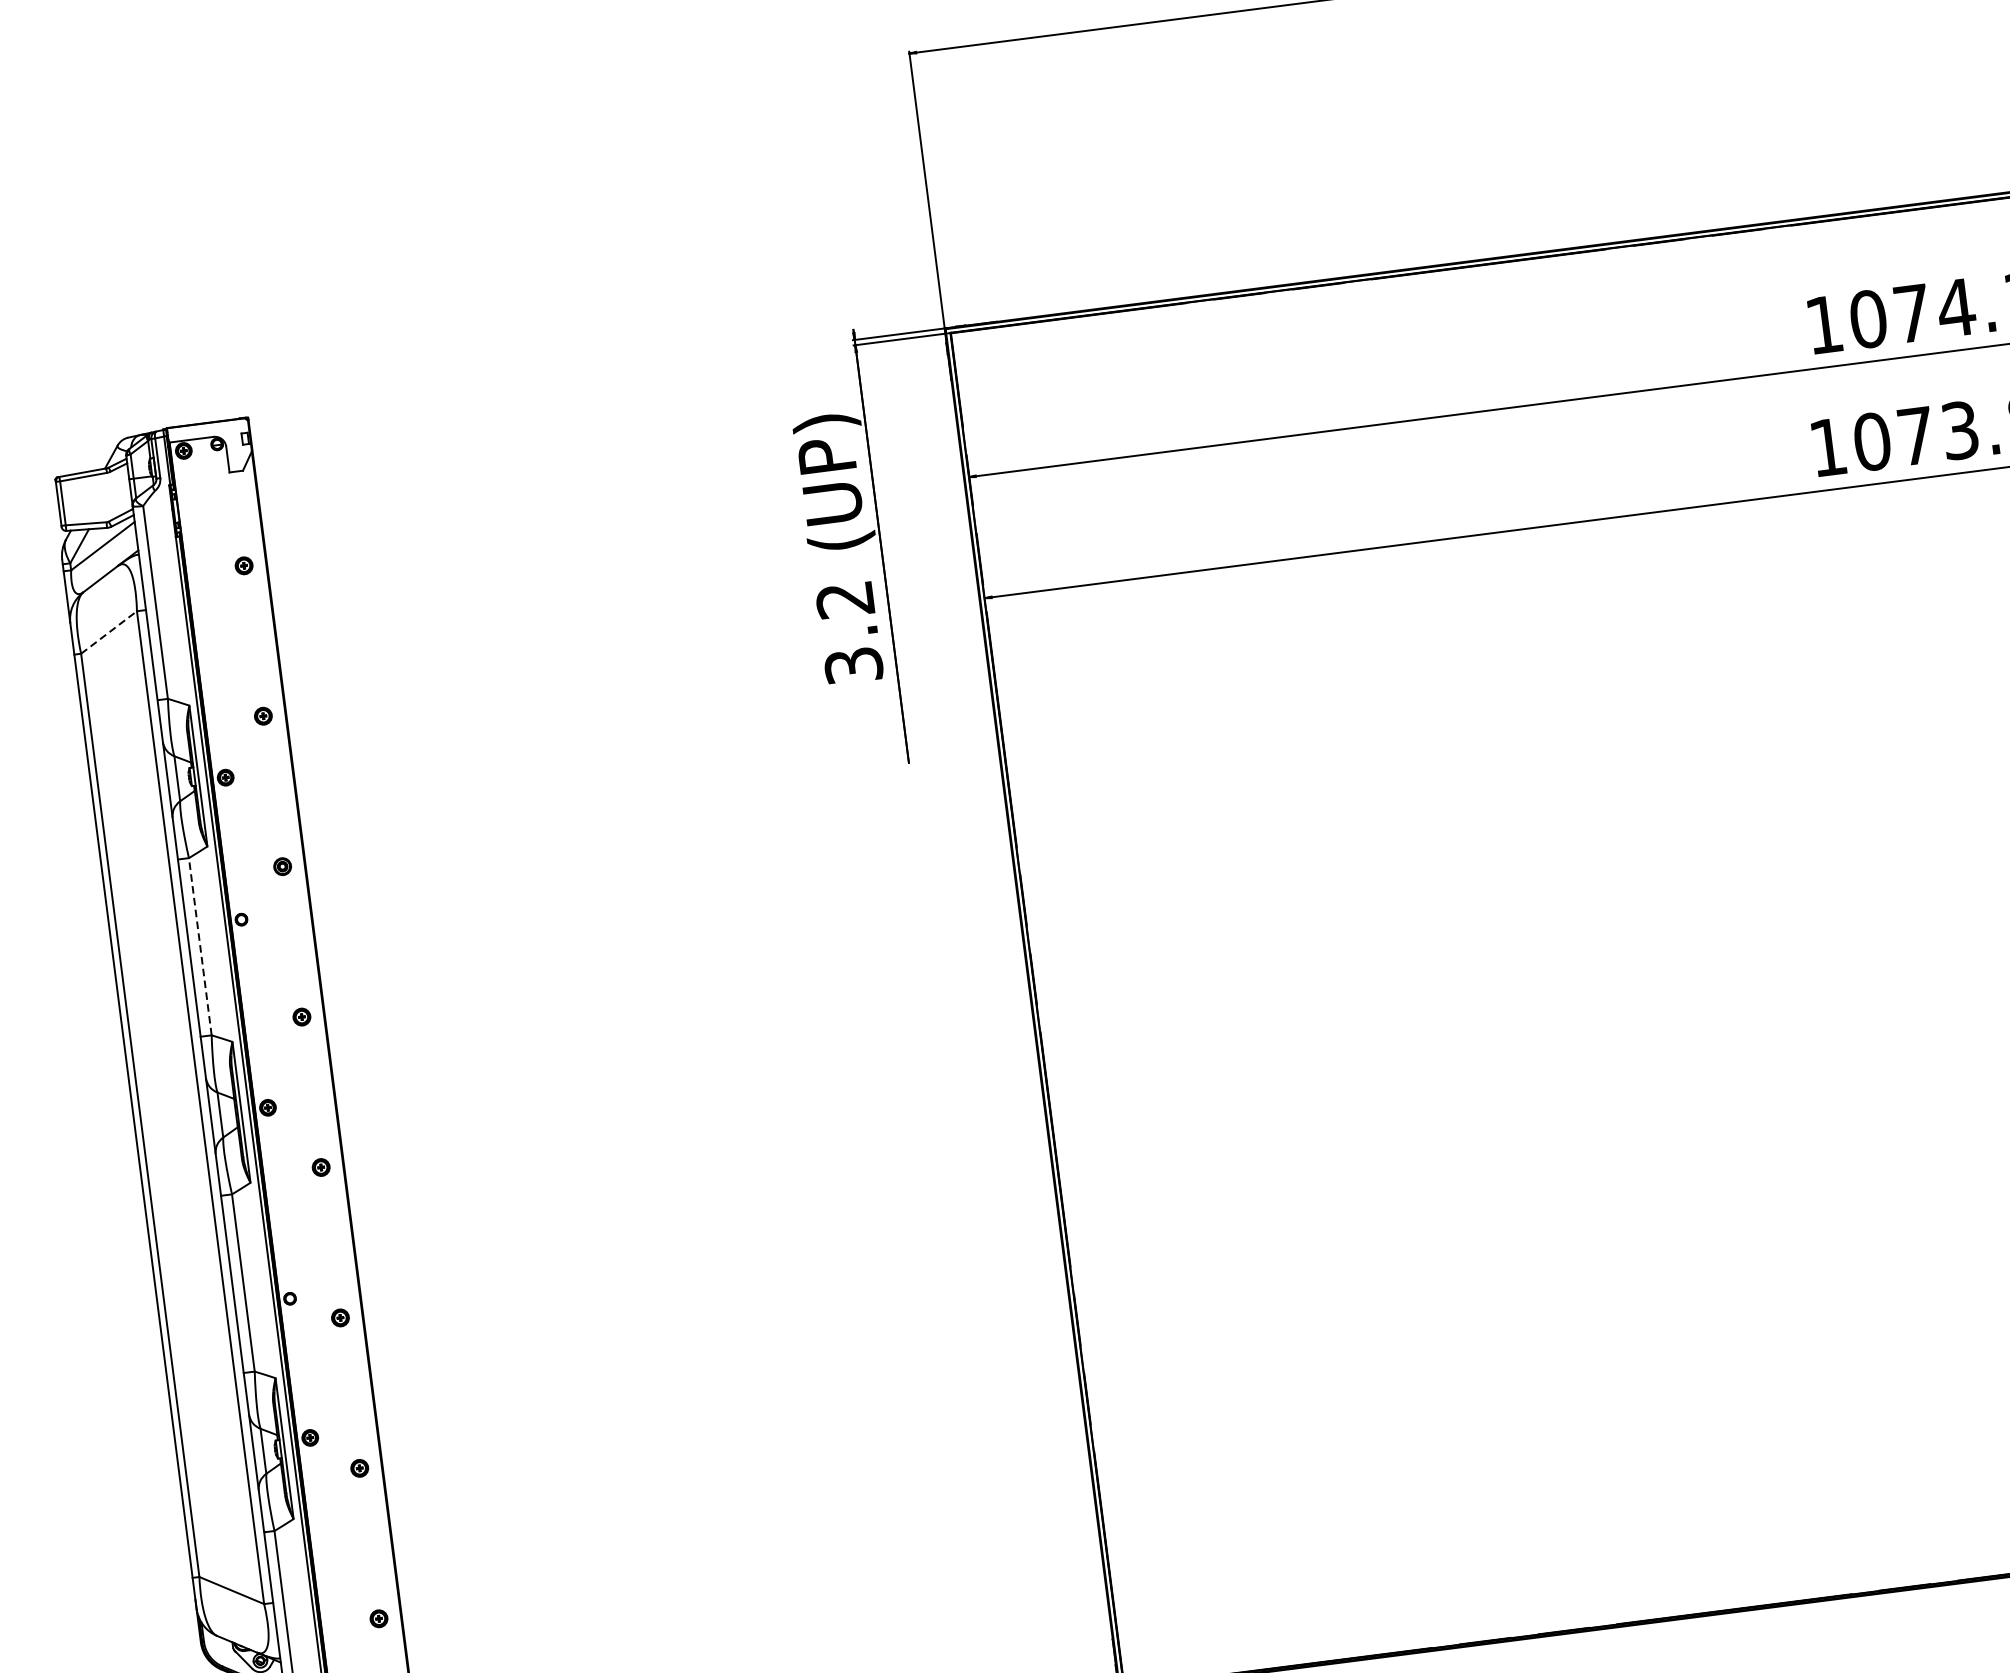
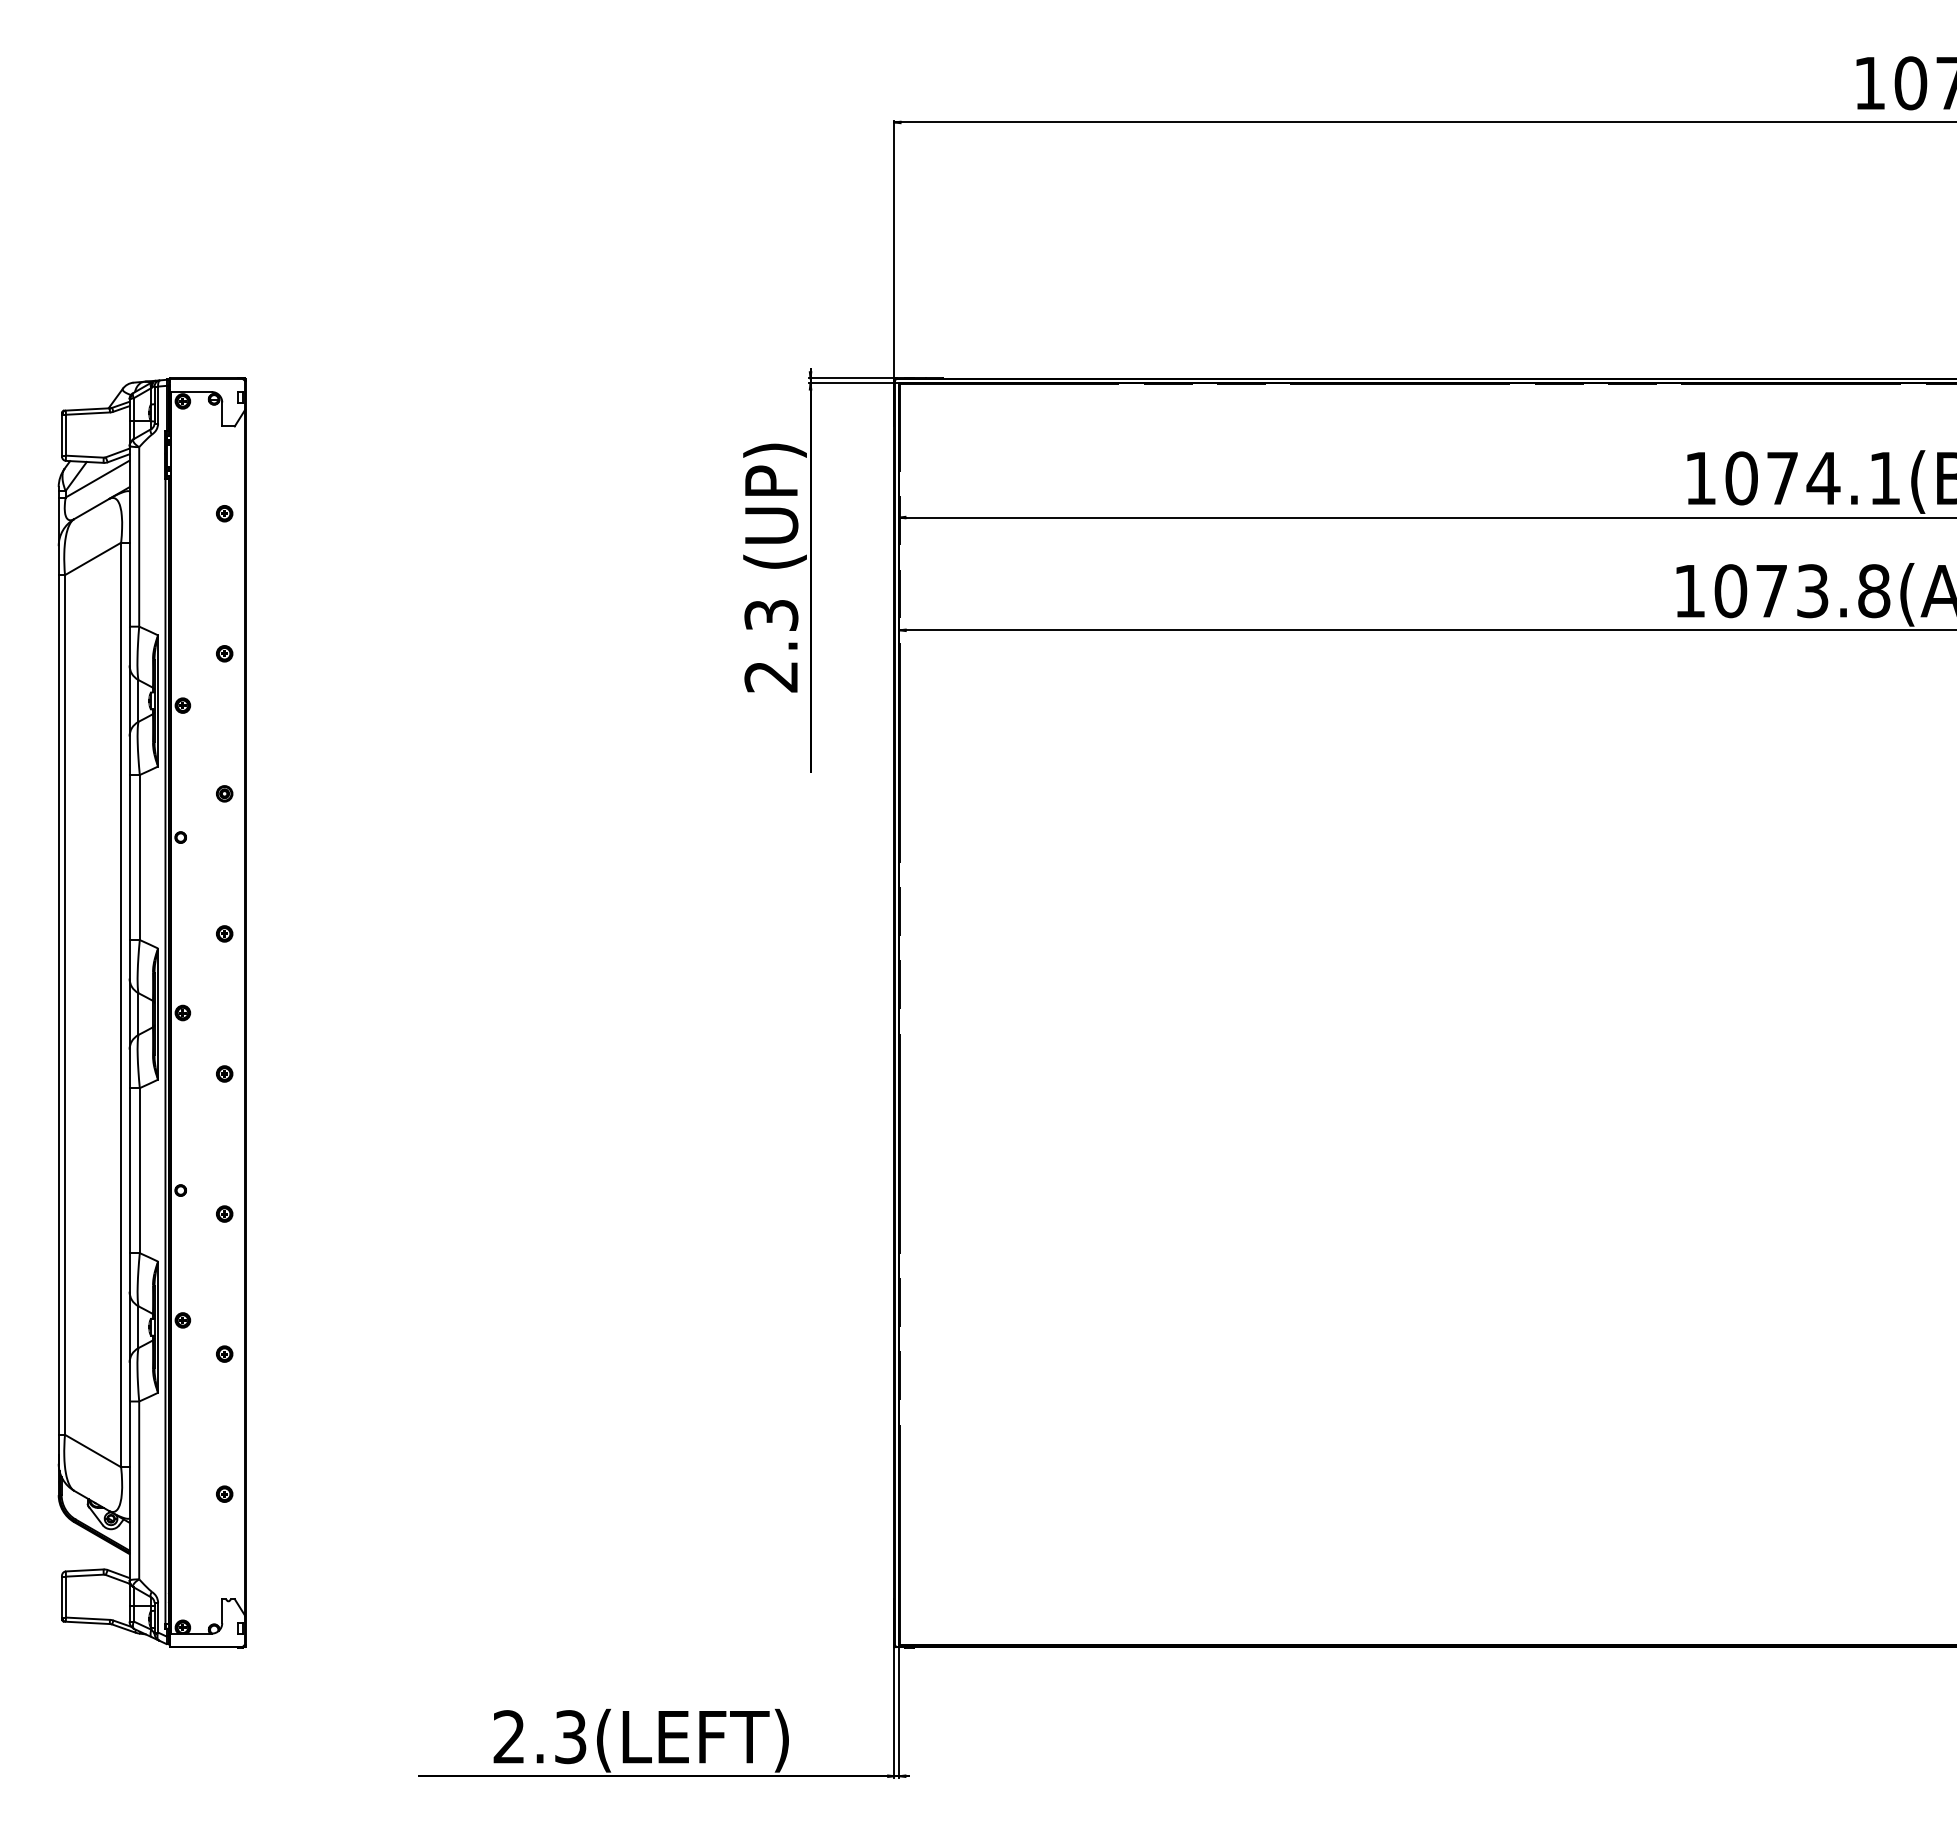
line: (109, 631) -> (93, 558), dashed -> solid
text: (849, 633) -> (771, 646), 3.2 -> 2.3
line: (199, 946) -> (139, 857), dashed -> solid

